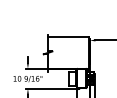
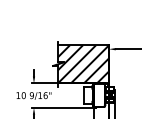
hatch: (68, 52) -> (83, 63), added

